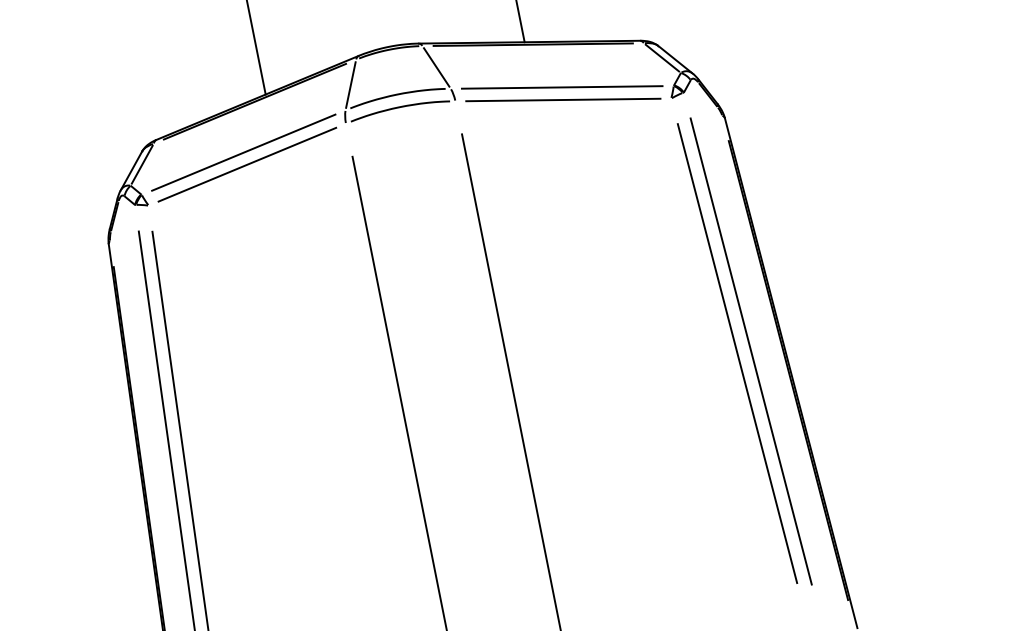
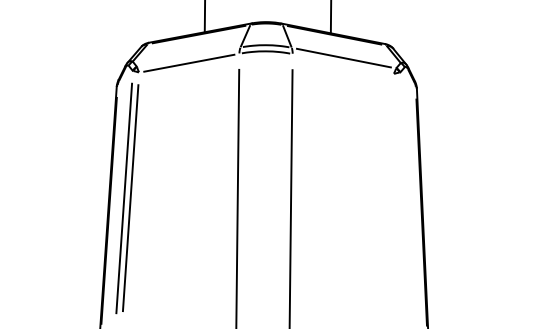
line: (562, 101) -> (342, 64), removed
line: (243, 153) -> (188, 57), removed
line: (749, 350) -> (405, 199), removed
line: (737, 353) -> (399, 199), removed

